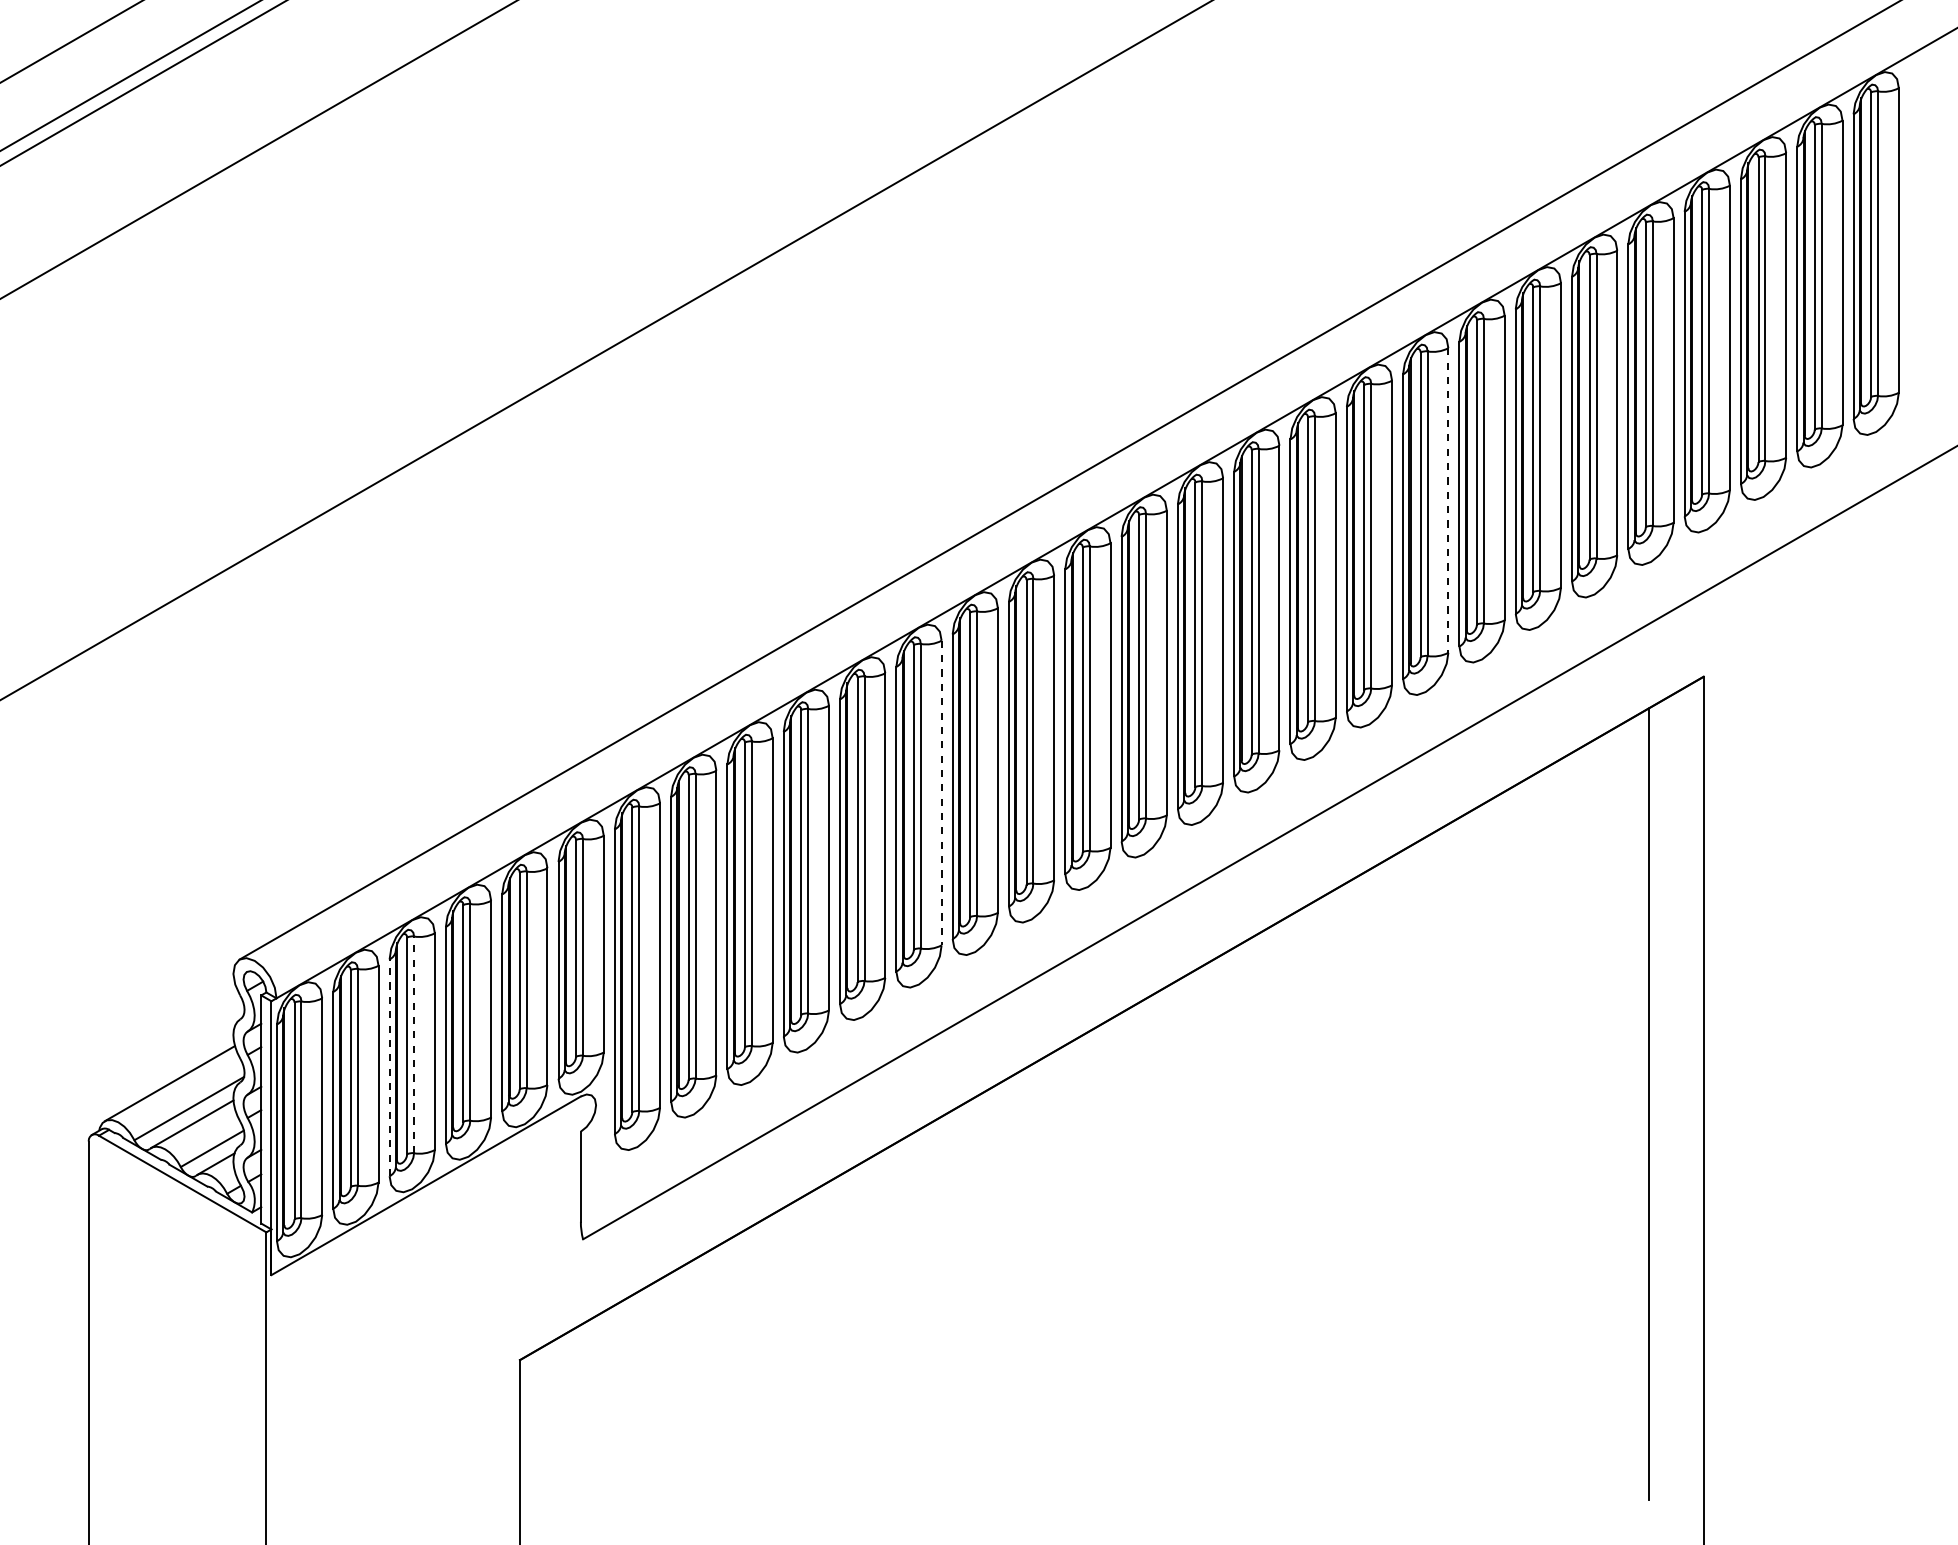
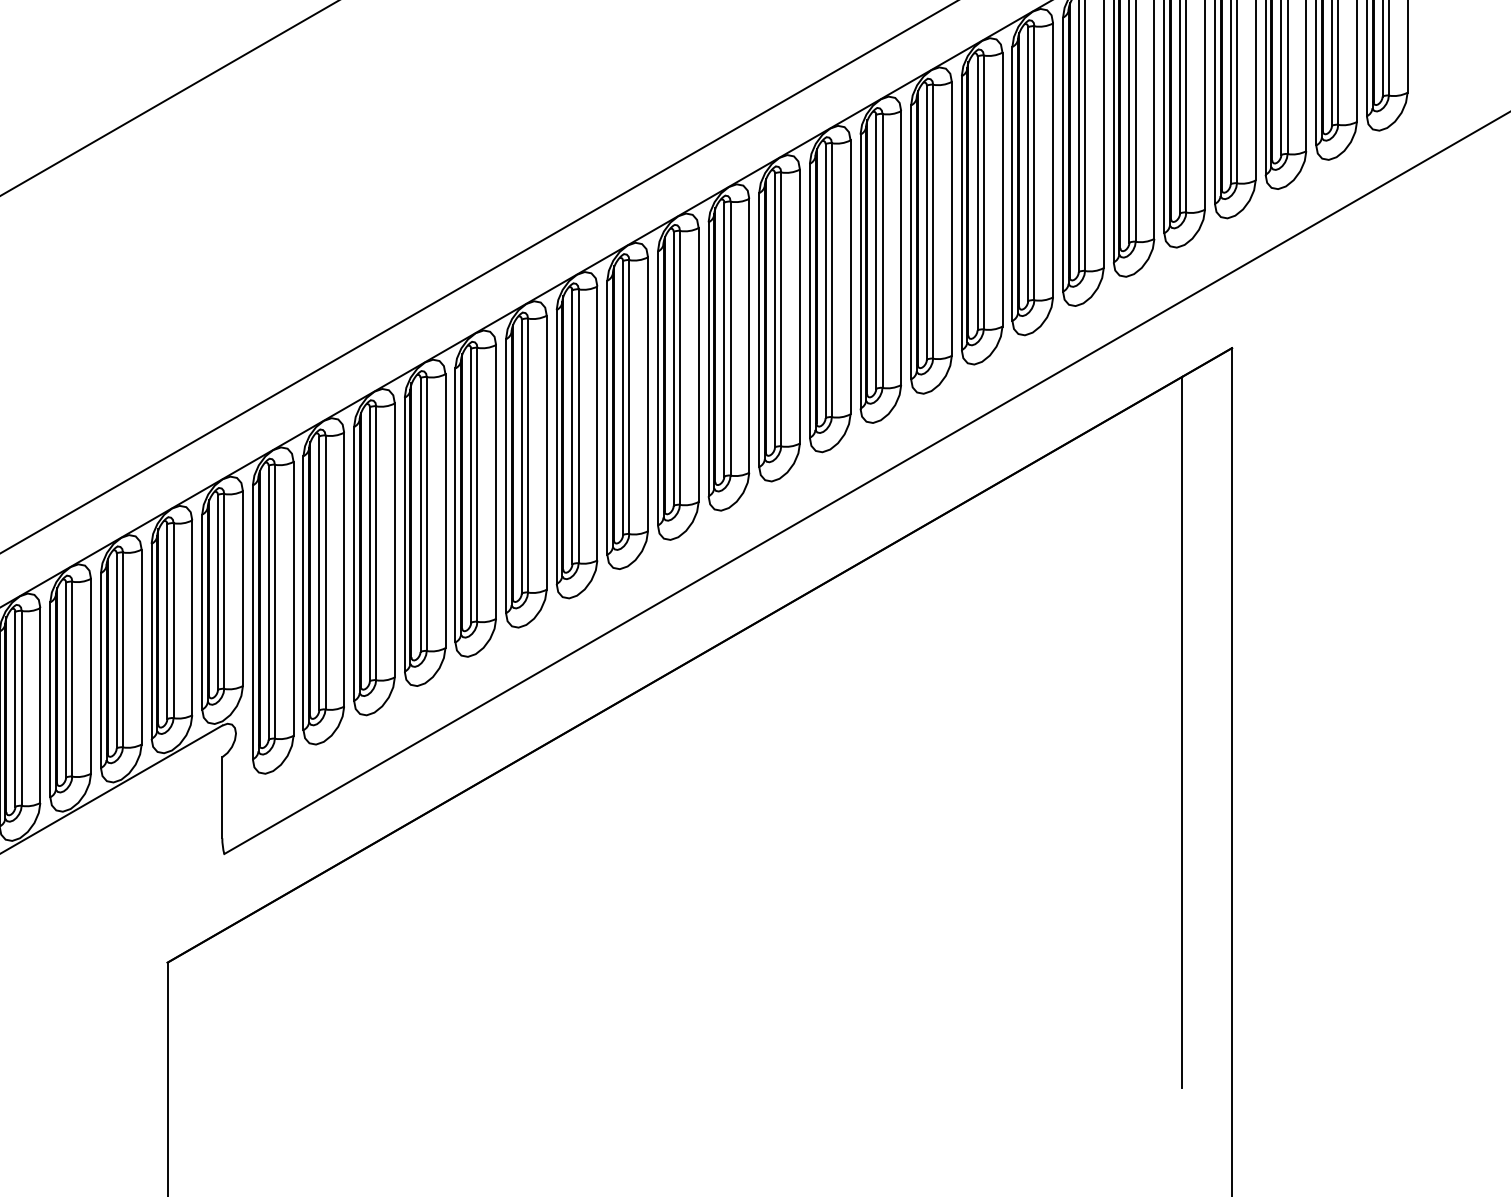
line: (1448, 501) -> (1002, 190), dashed -> solid
line: (941, 793) -> (546, 453), dashed -> solid
line: (414, 1044) -> (72, 678), dashed -> solid
line: (389, 1067) -> (50, 699), dashed -> solid

